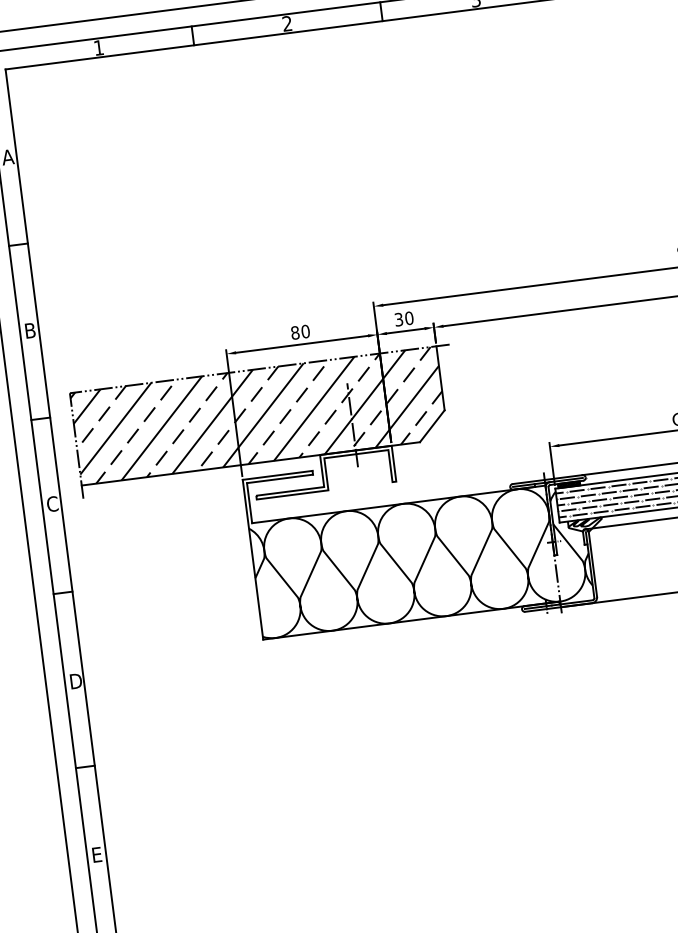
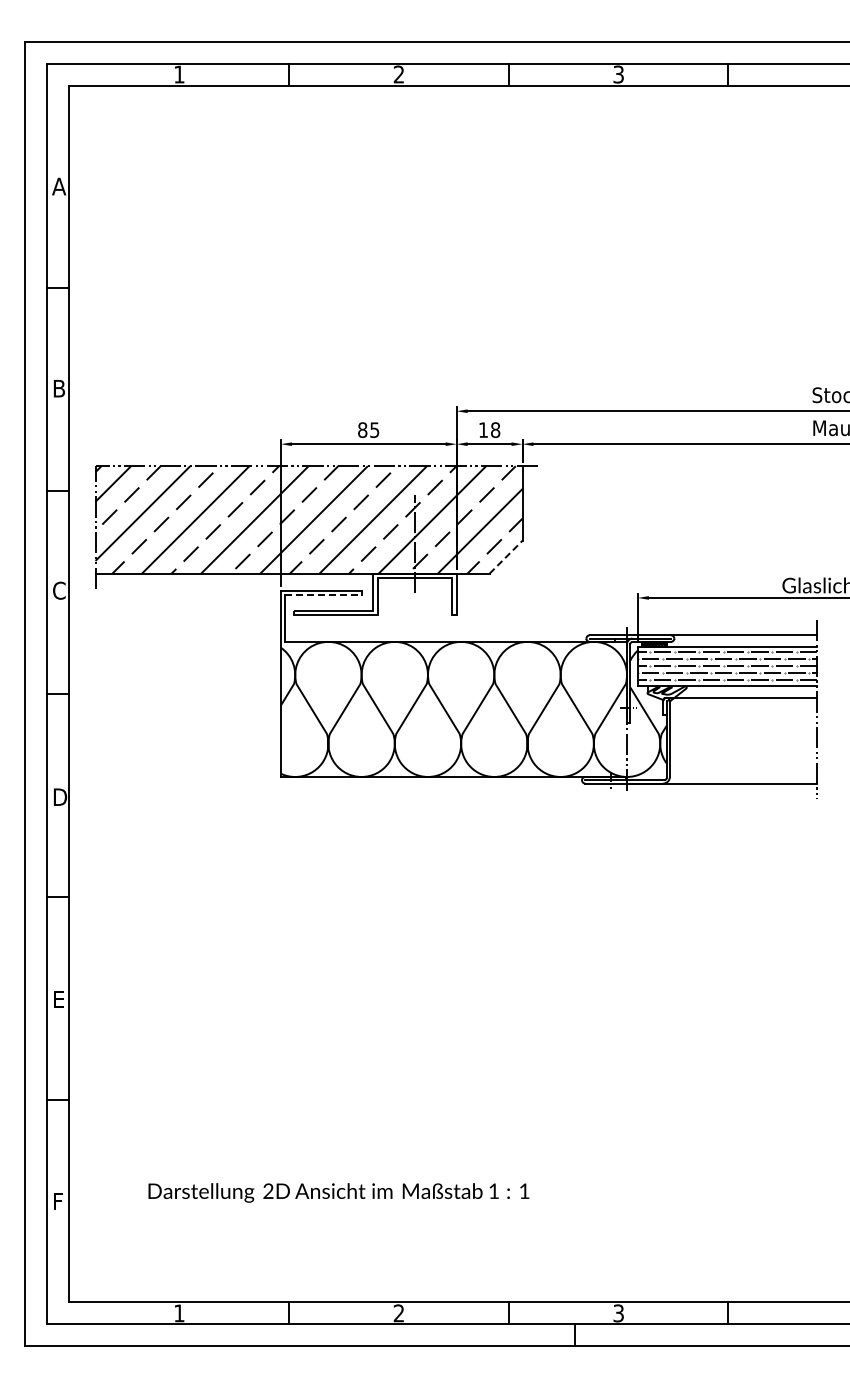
text: (404, 319) -> (489, 430), 30 -> 18
text: (305, 331) -> (374, 430), 80 -> 85
line: (432, 425) -> (506, 556), solid -> dashed
line: (280, 479) -> (324, 595), solid -> dashed

